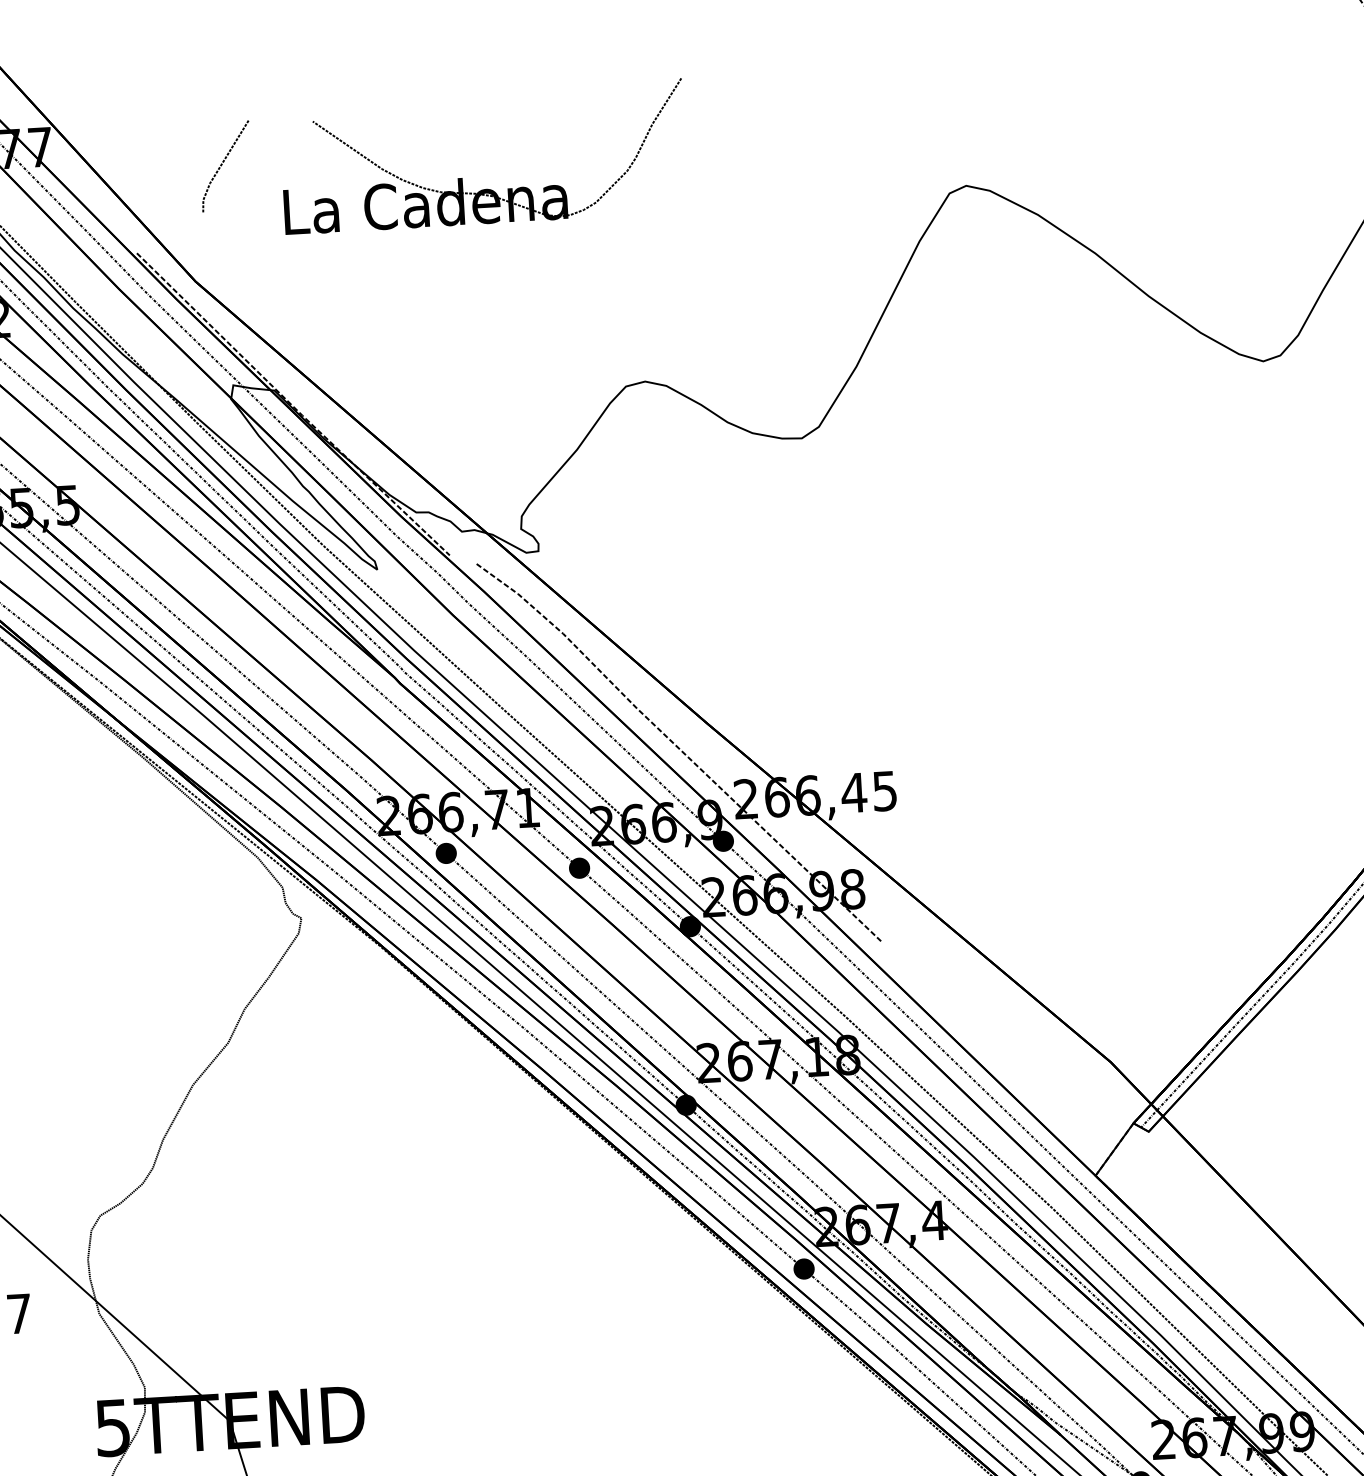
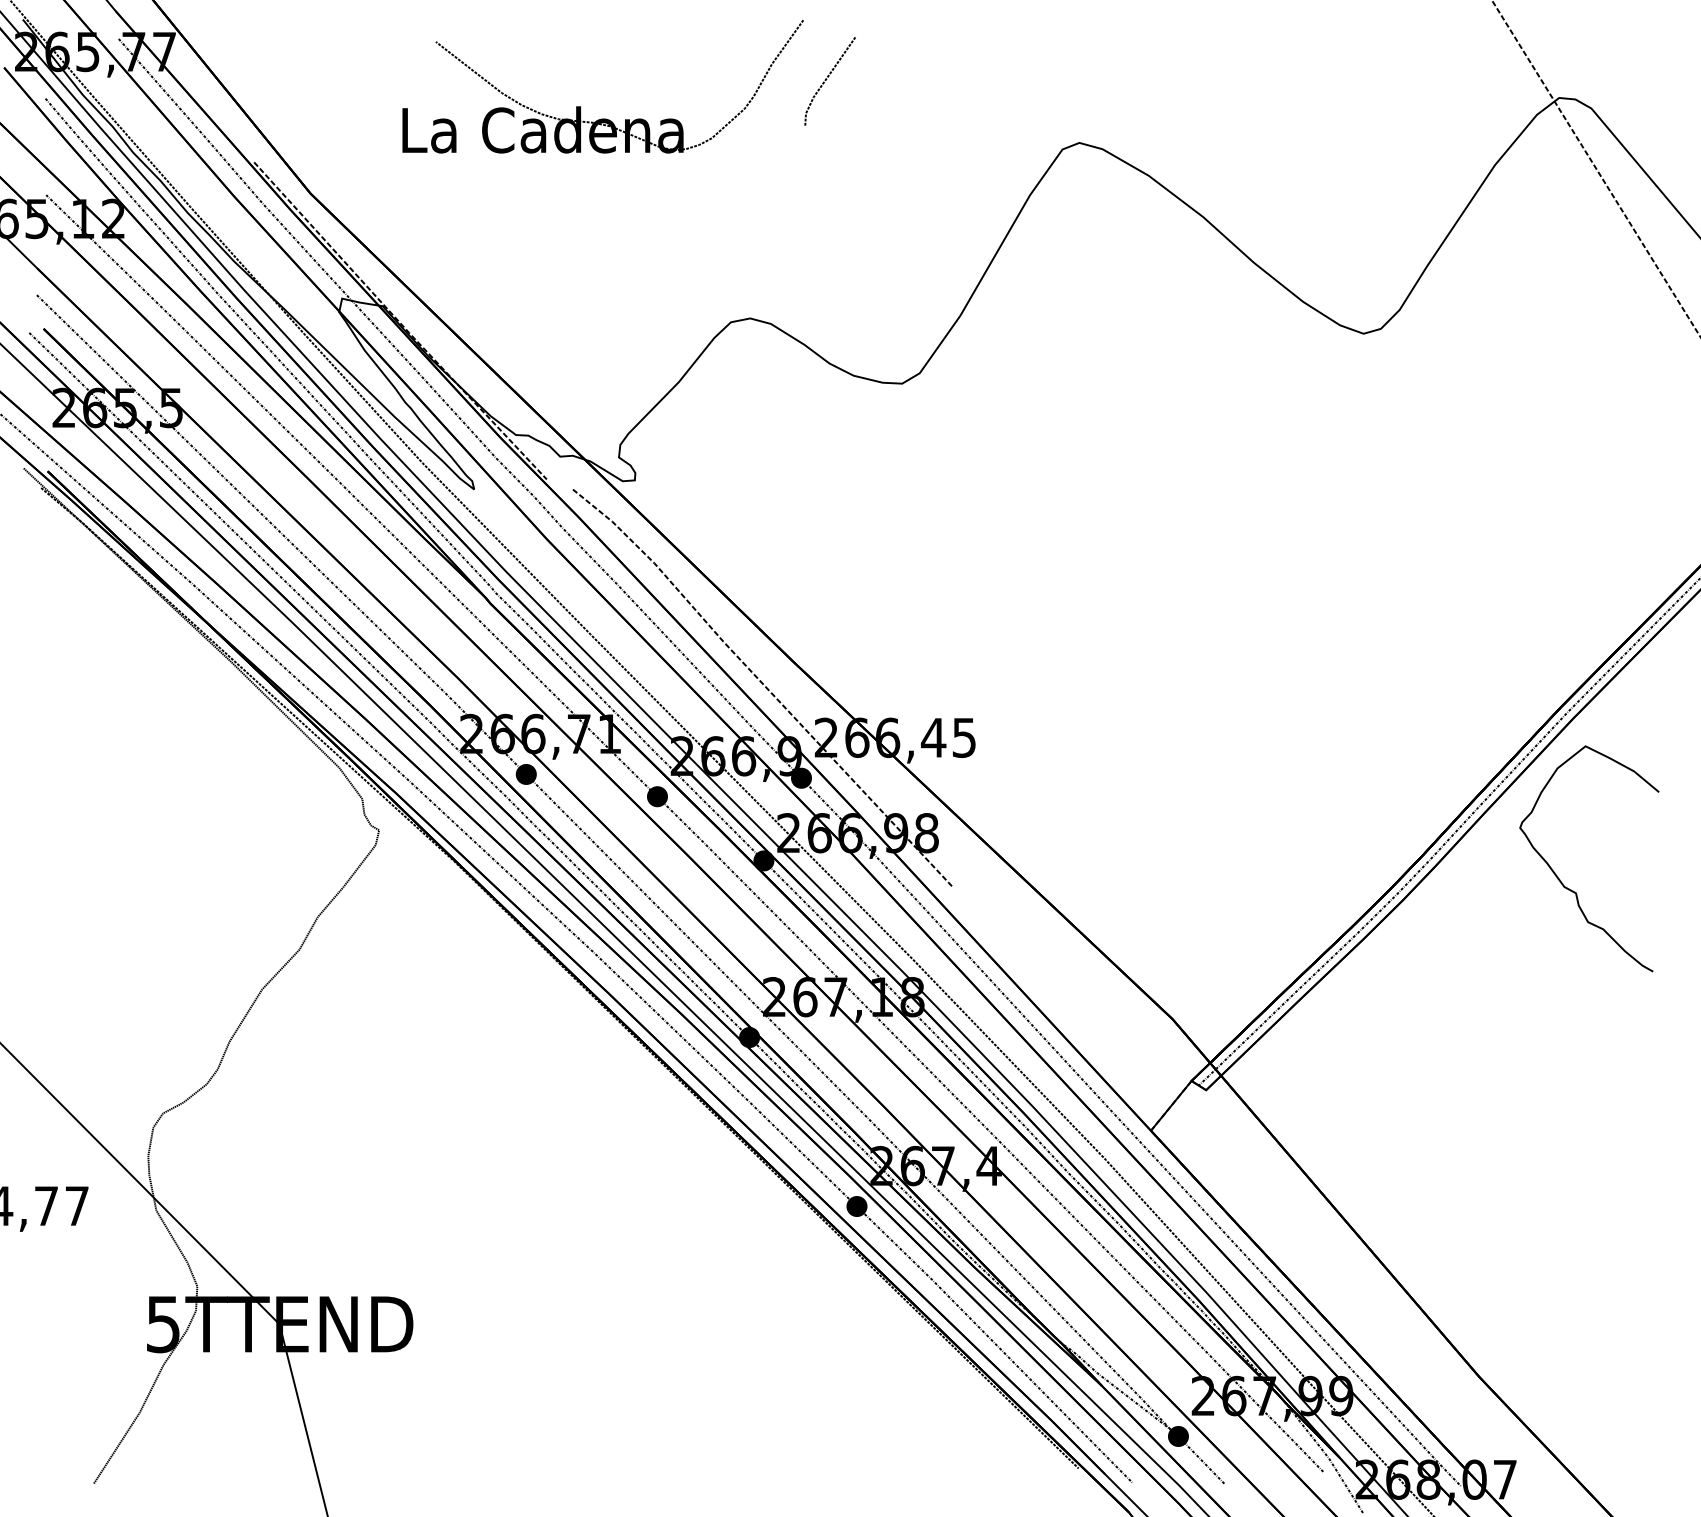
line: (222, 164) -> (827, 79), moved

